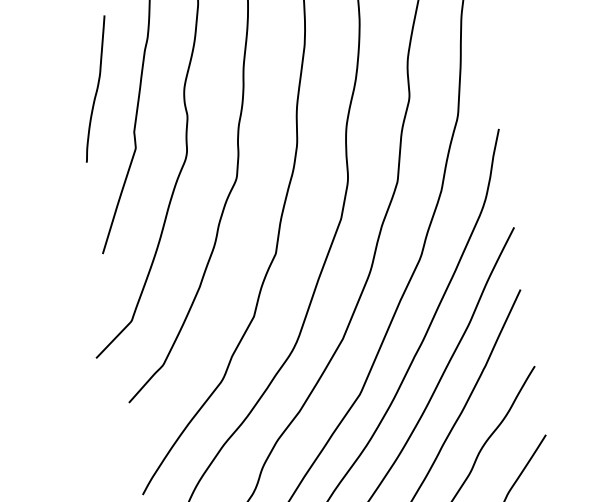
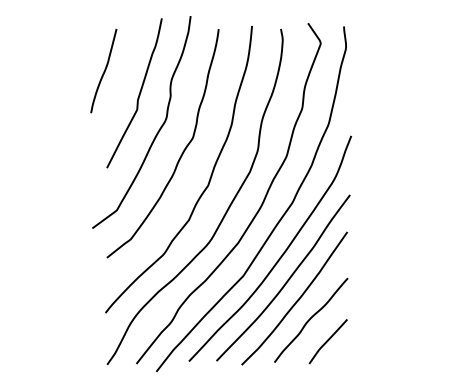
curve: (95, 89) -> (103, 71), moved

